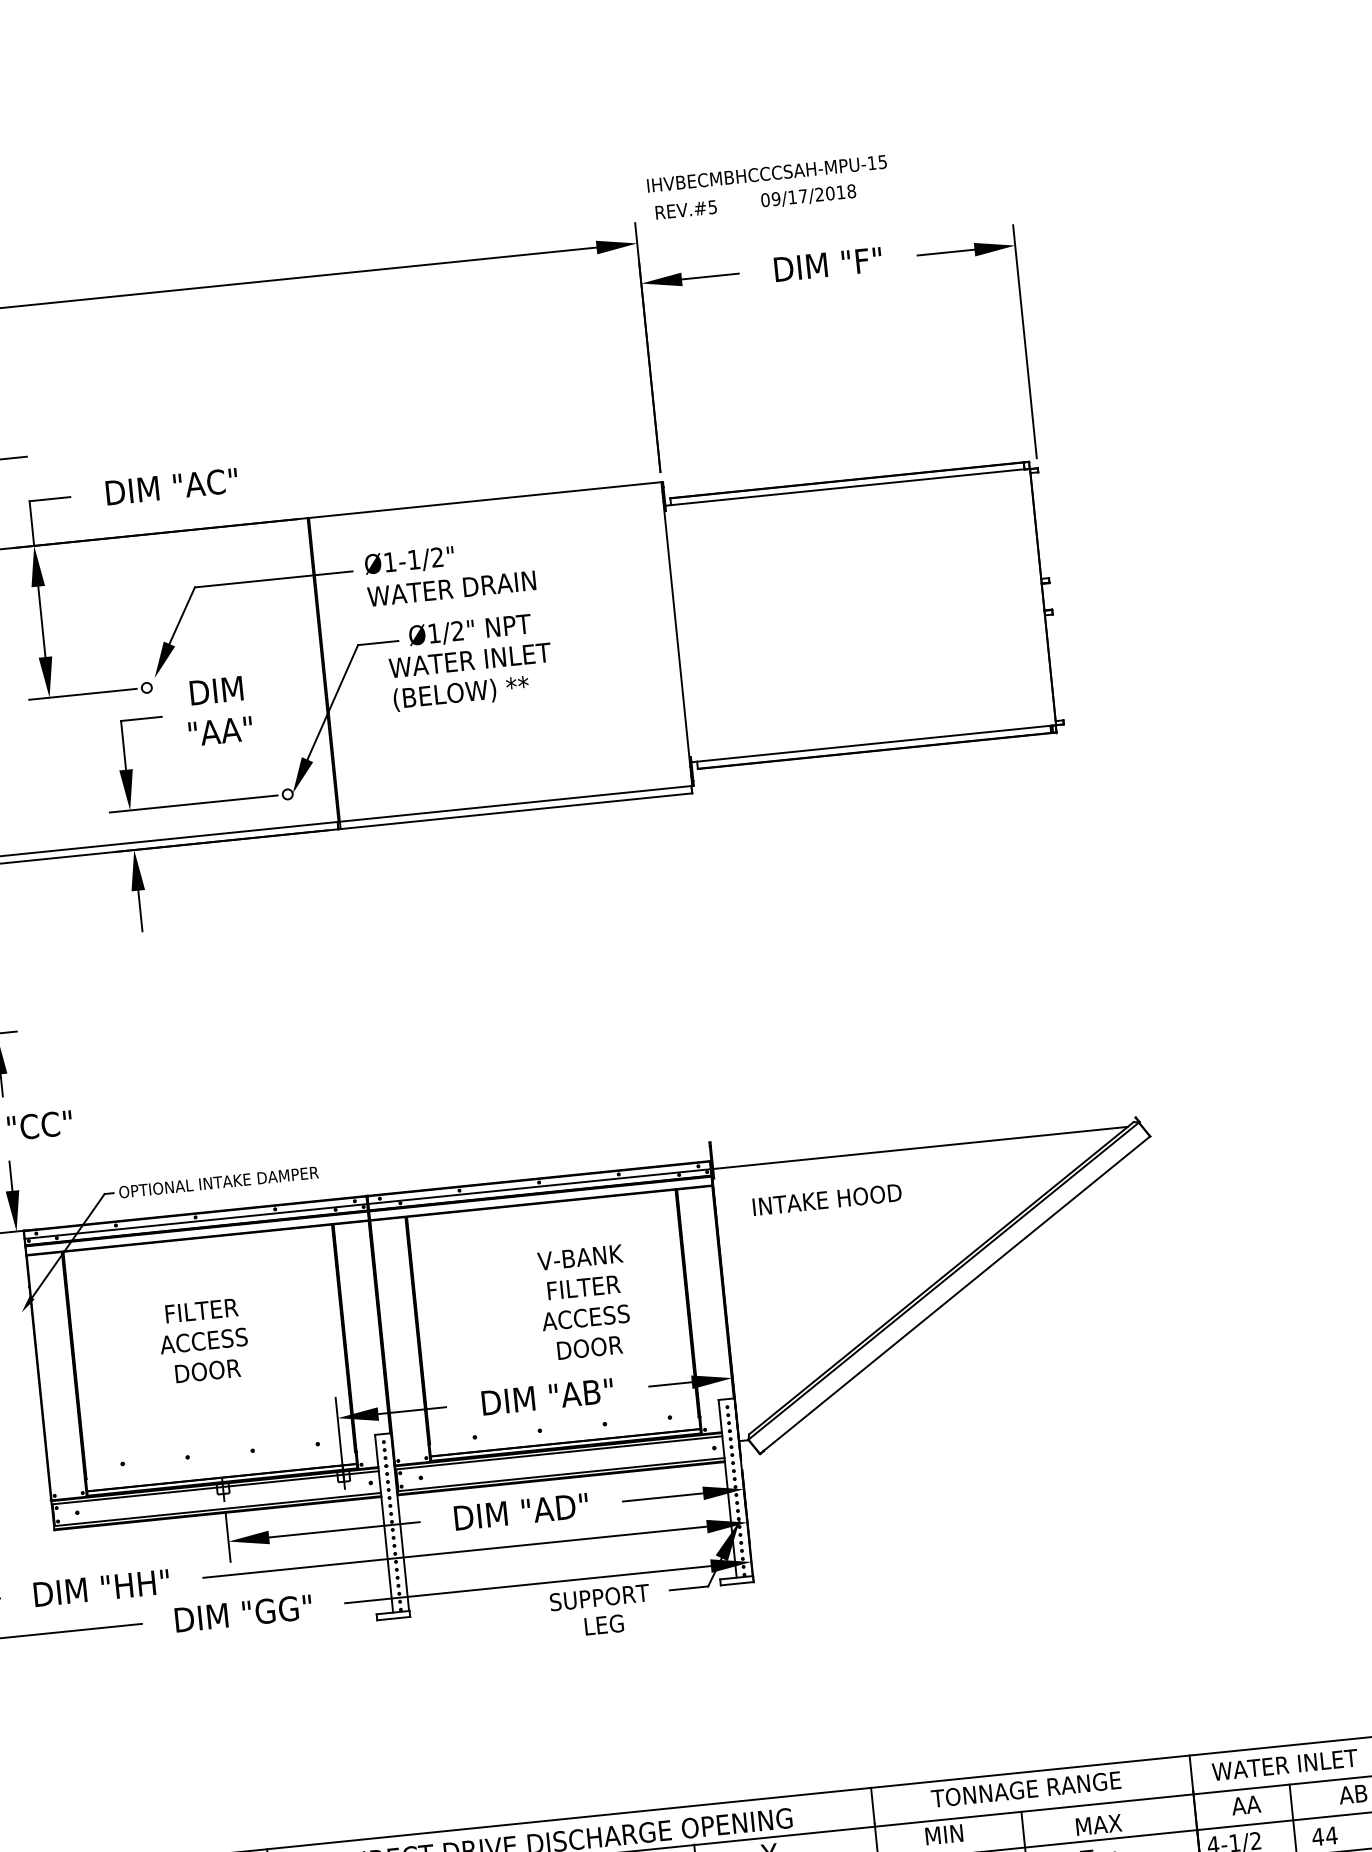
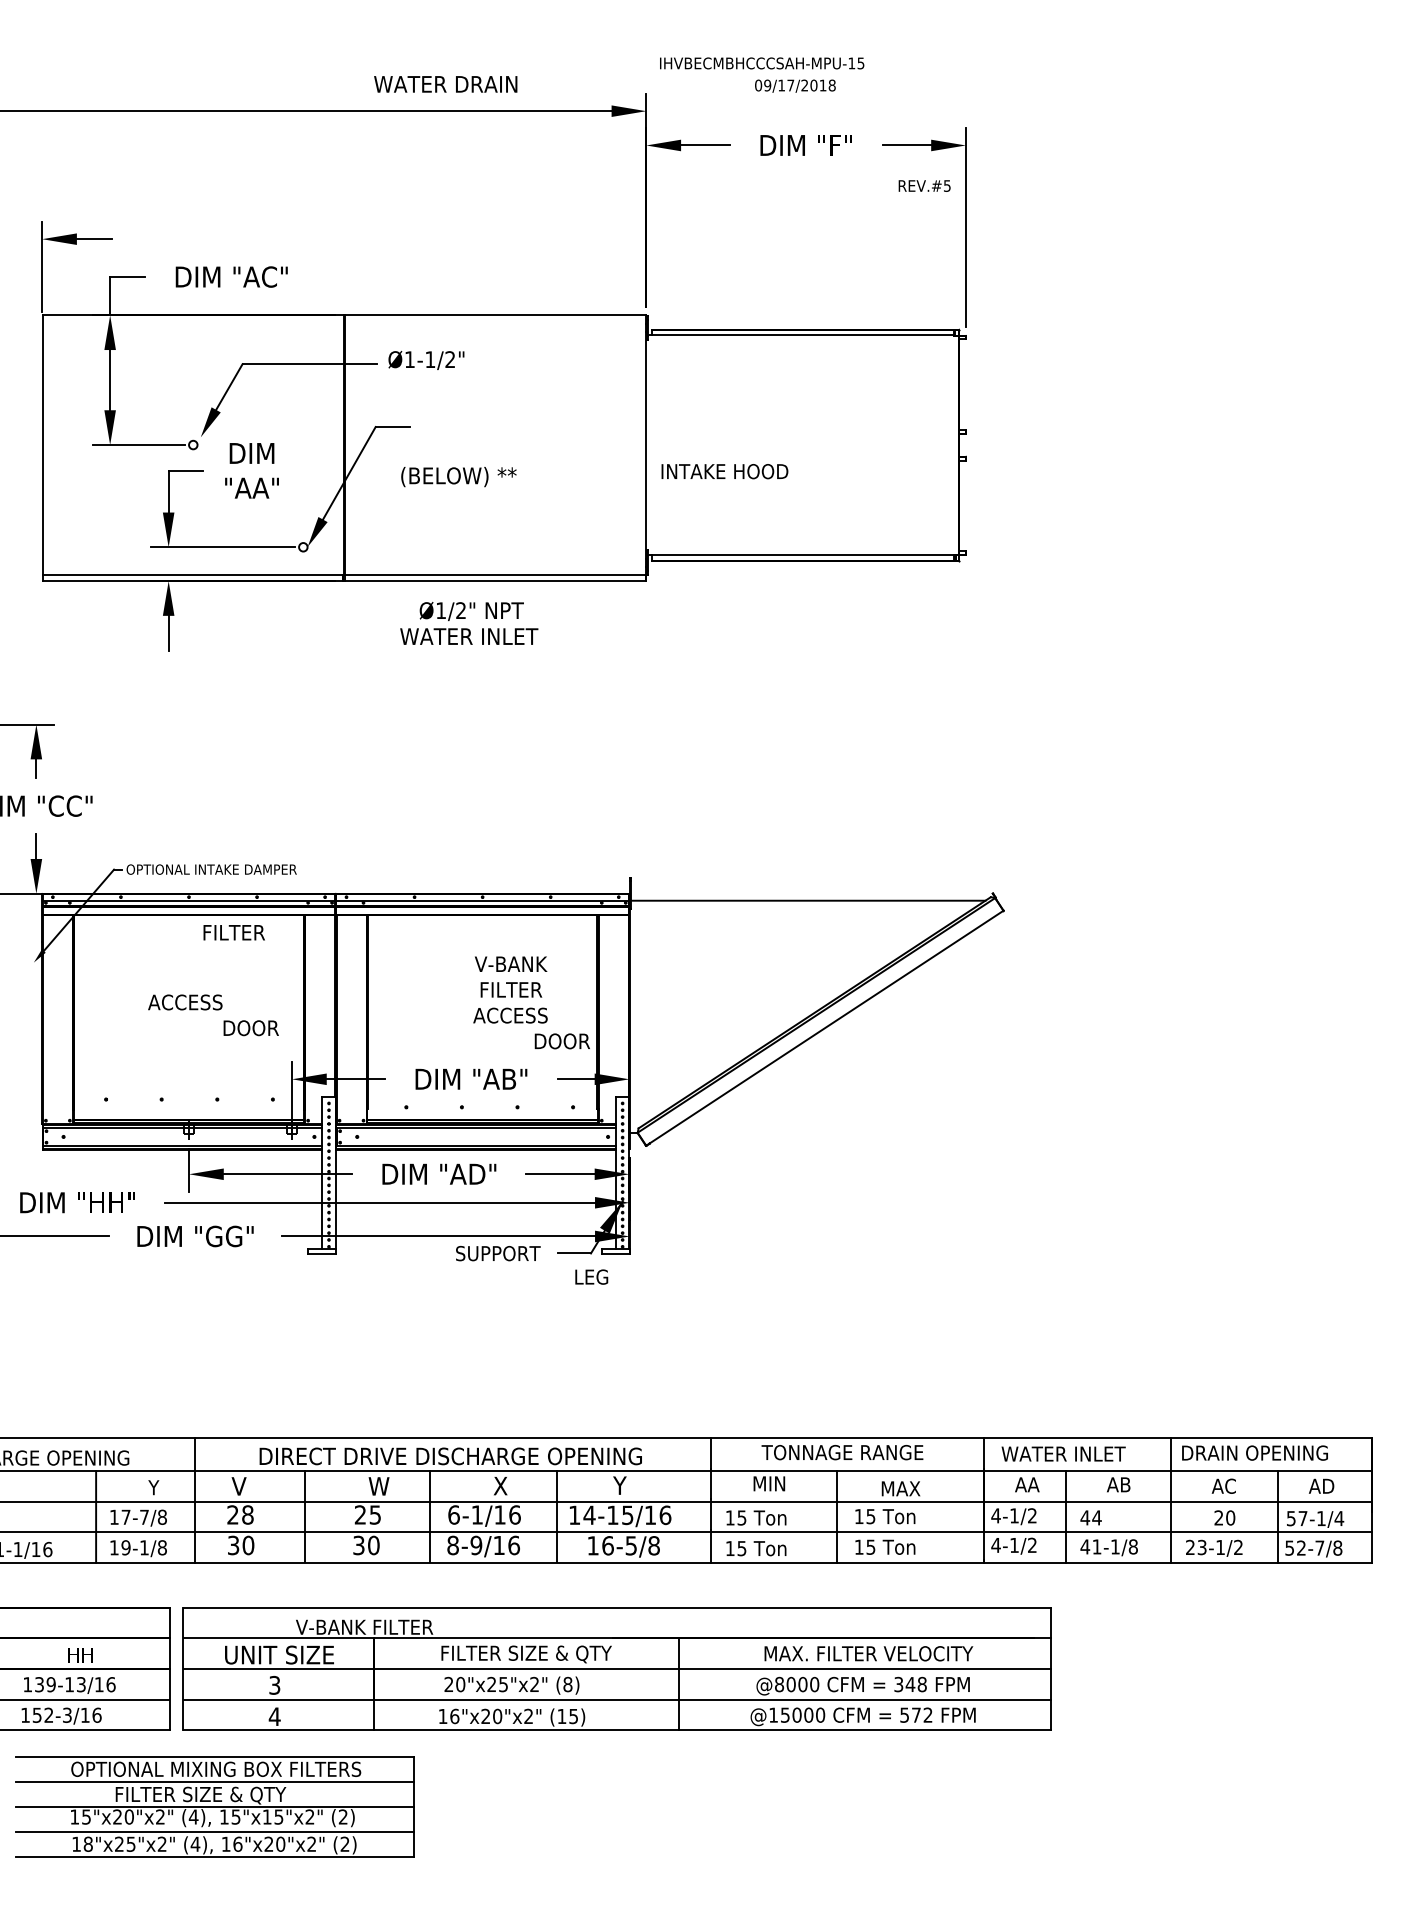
text: (685, 209) -> (924, 185), moved
text: (451, 588) -> (445, 84), moved
text: (468, 645) -> (469, 623), moved
text: (826, 1199) -> (724, 471), moved
text: (200, 1310) -> (233, 932), moved
text: (588, 1348) -> (561, 1041), moved
text: (207, 1371) -> (250, 1028), moved
text: (603, 1624) -> (591, 1276), moved

